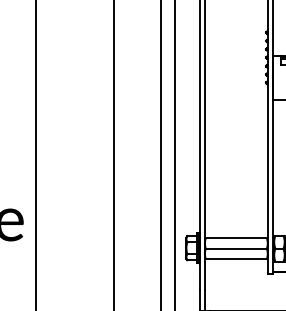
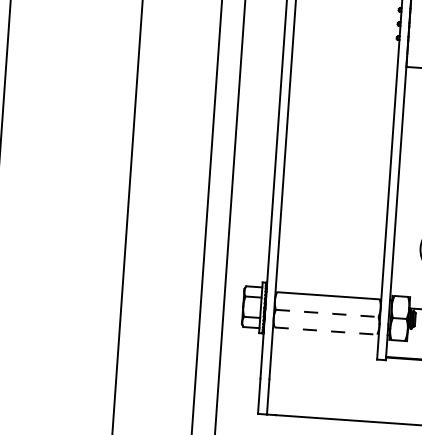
line: (236, 248) -> (327, 313), solid -> dashed
line: (236, 259) -> (326, 331), solid -> dashed

